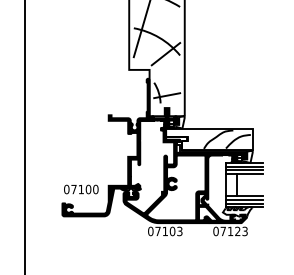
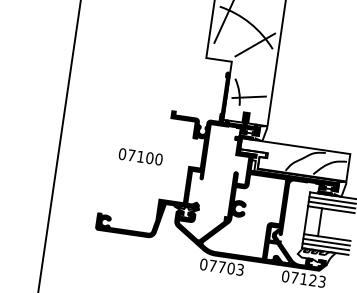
text: (81, 189) -> (141, 156), moved
text: (164, 231) -> (220, 267), 07103 -> 07703

